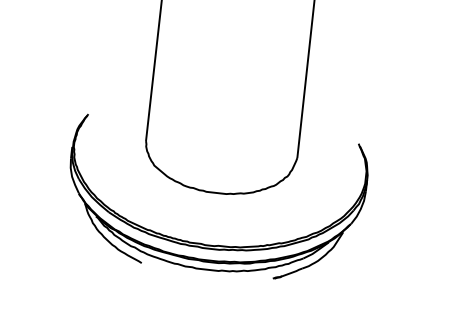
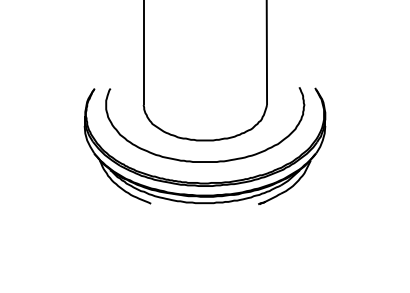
curve: (214, 218) -> (205, 161), added

